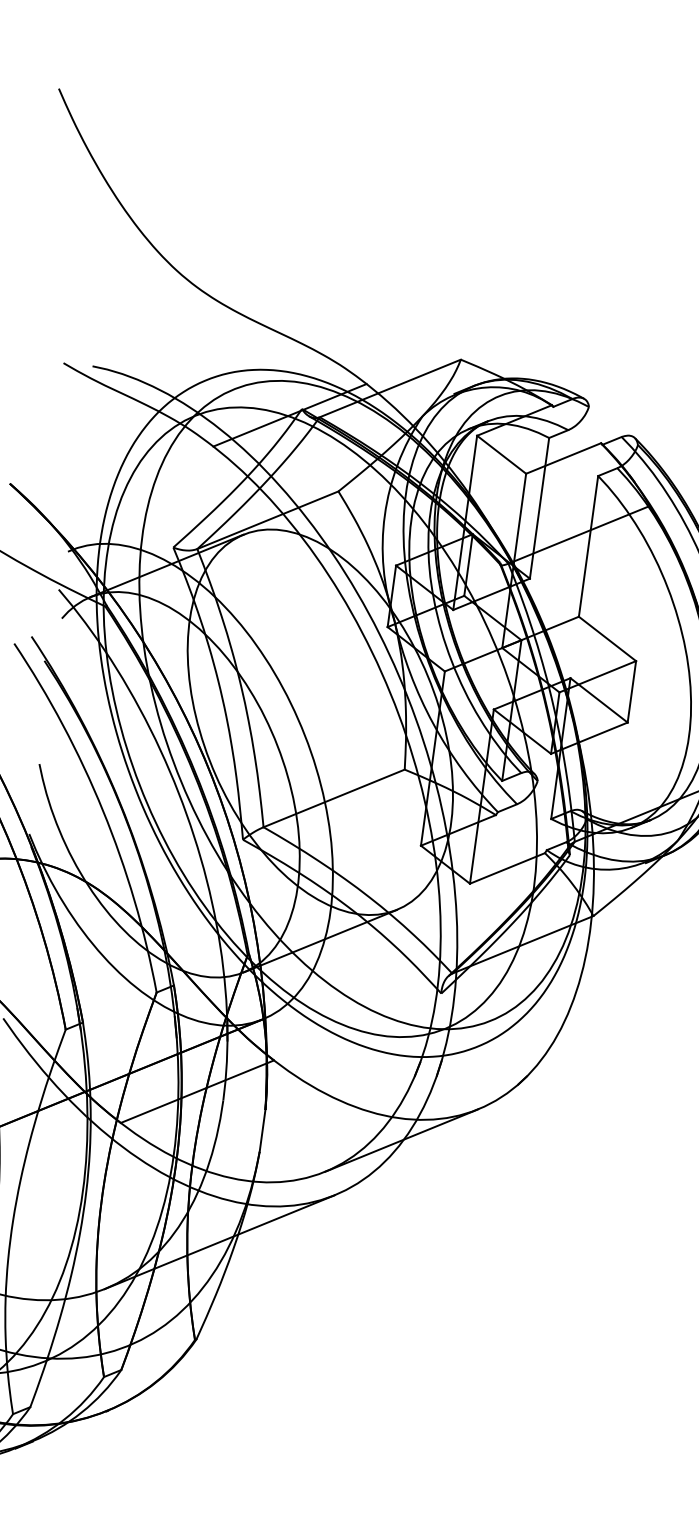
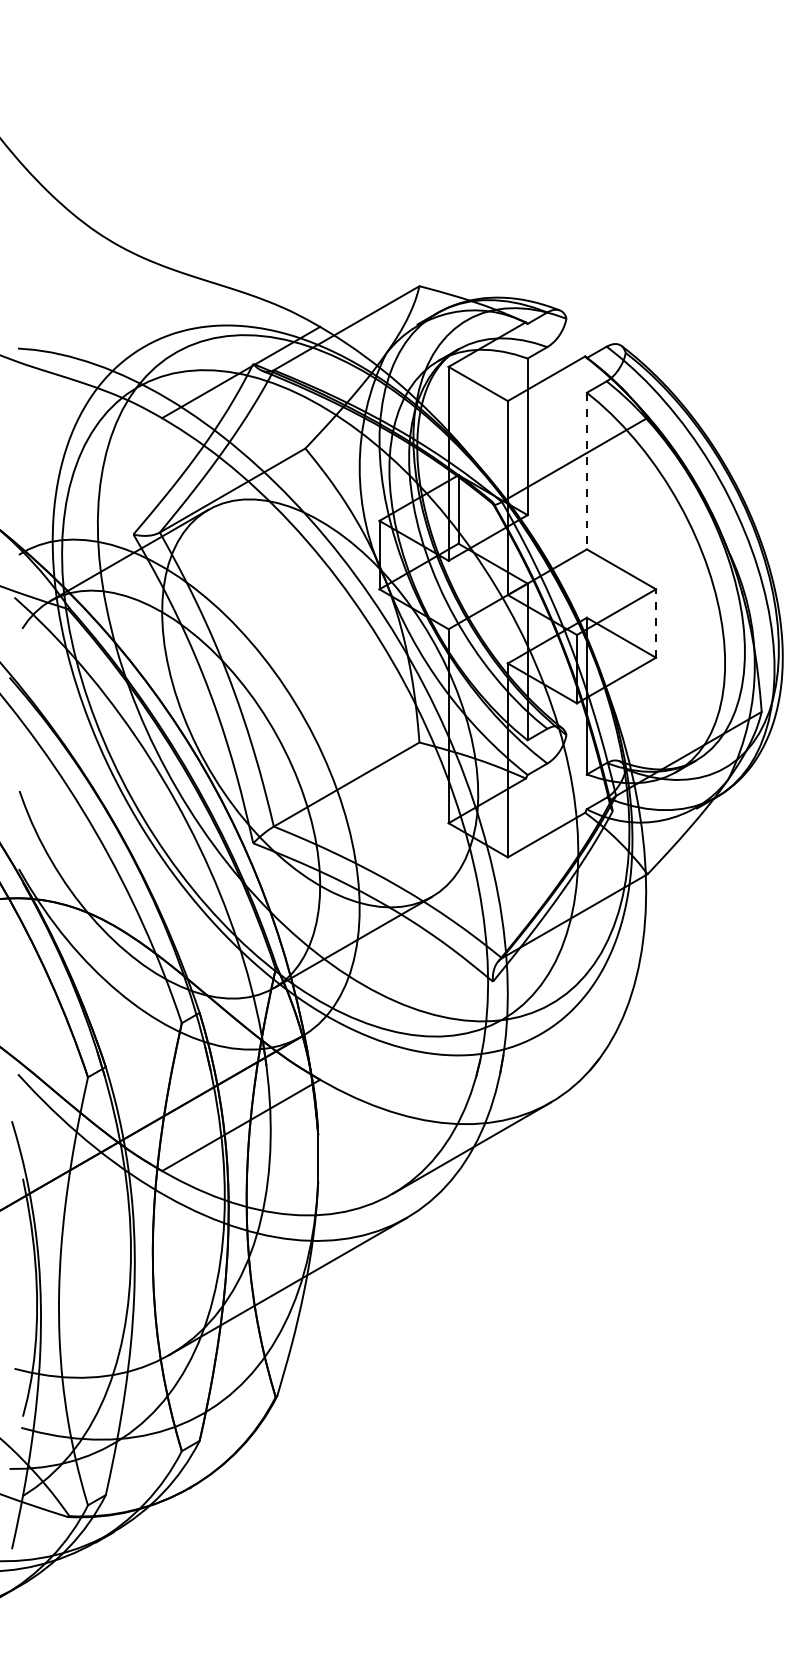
line: (588, 546) -> (586, 471), solid -> dashed
line: (632, 691) -> (656, 623), solid -> dashed

